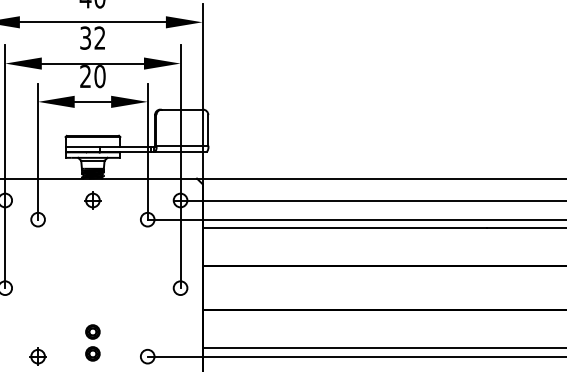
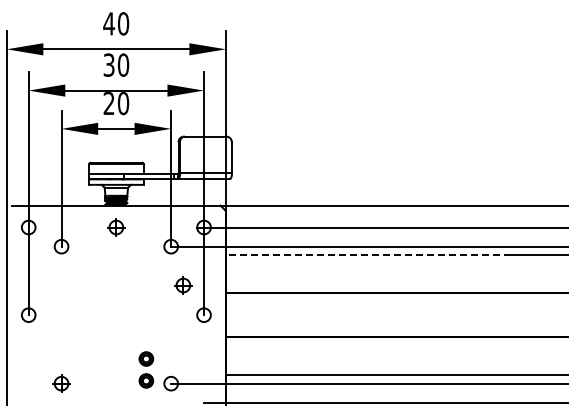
text: (100, 37) -> (123, 64), 32 -> 30
line: (344, 227) -> (367, 254), solid -> dashed
part: (160, 258) -> (183, 285), added
part: (93, 342) -> (146, 369), moved

